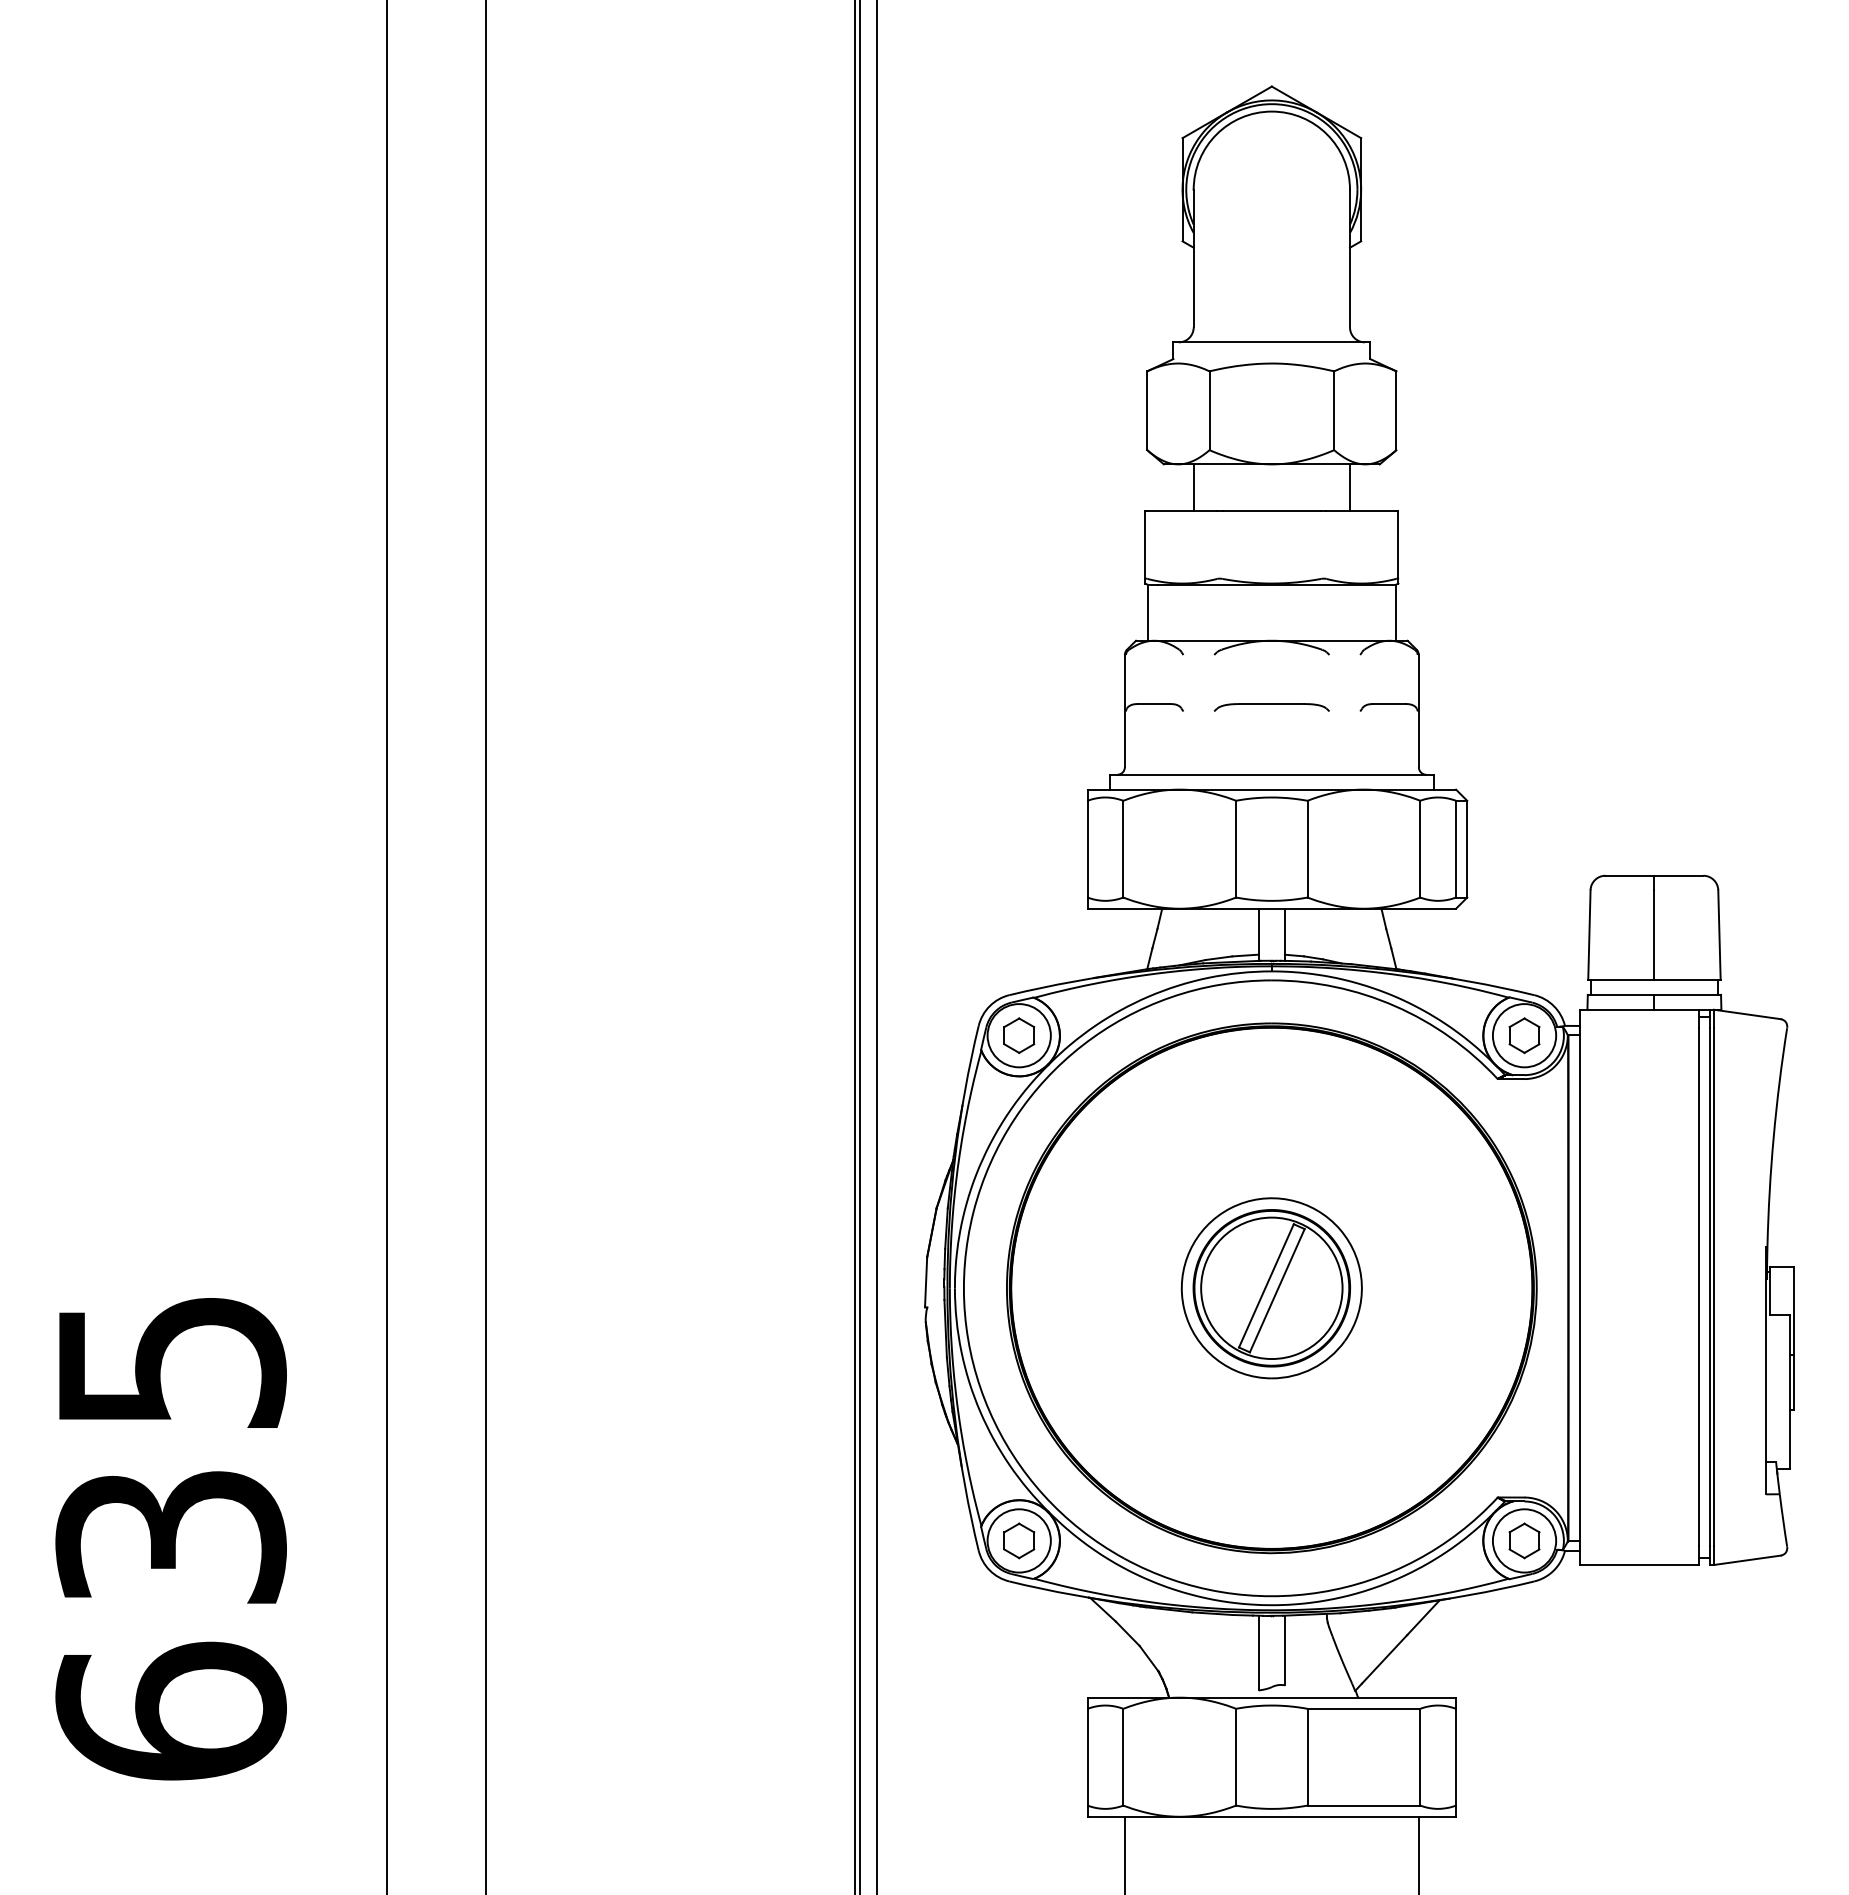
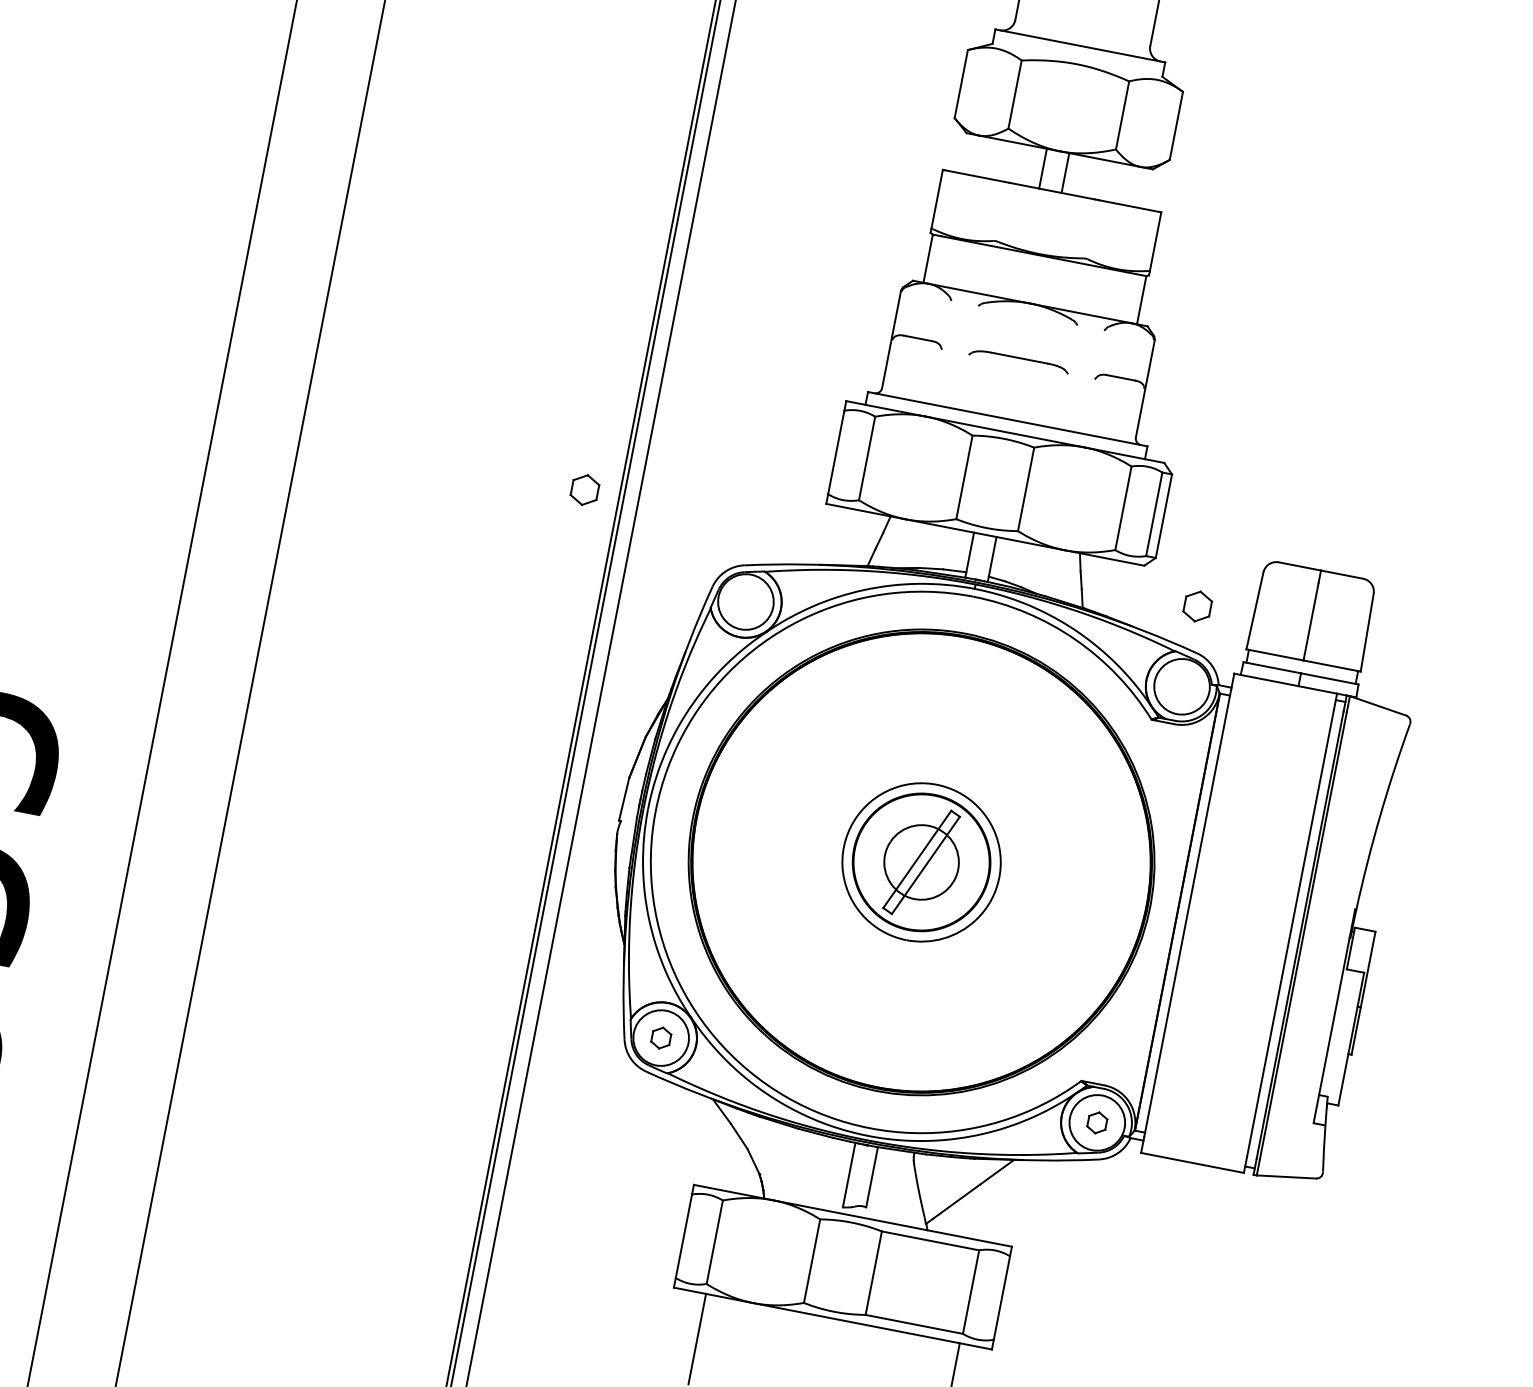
line: (1193, 487) -> (1042, 168), moved
line: (1349, 487) -> (1065, 173), moved
part: (1019, 1035) -> (585, 489), moved
part: (1524, 1035) -> (1197, 606), moved
circle: (1271, 1288) -> (921, 862), size x0.6
part: (1019, 1540) -> (661, 1037), size x0.7
part: (1524, 1540) -> (1097, 1122), size x0.7

